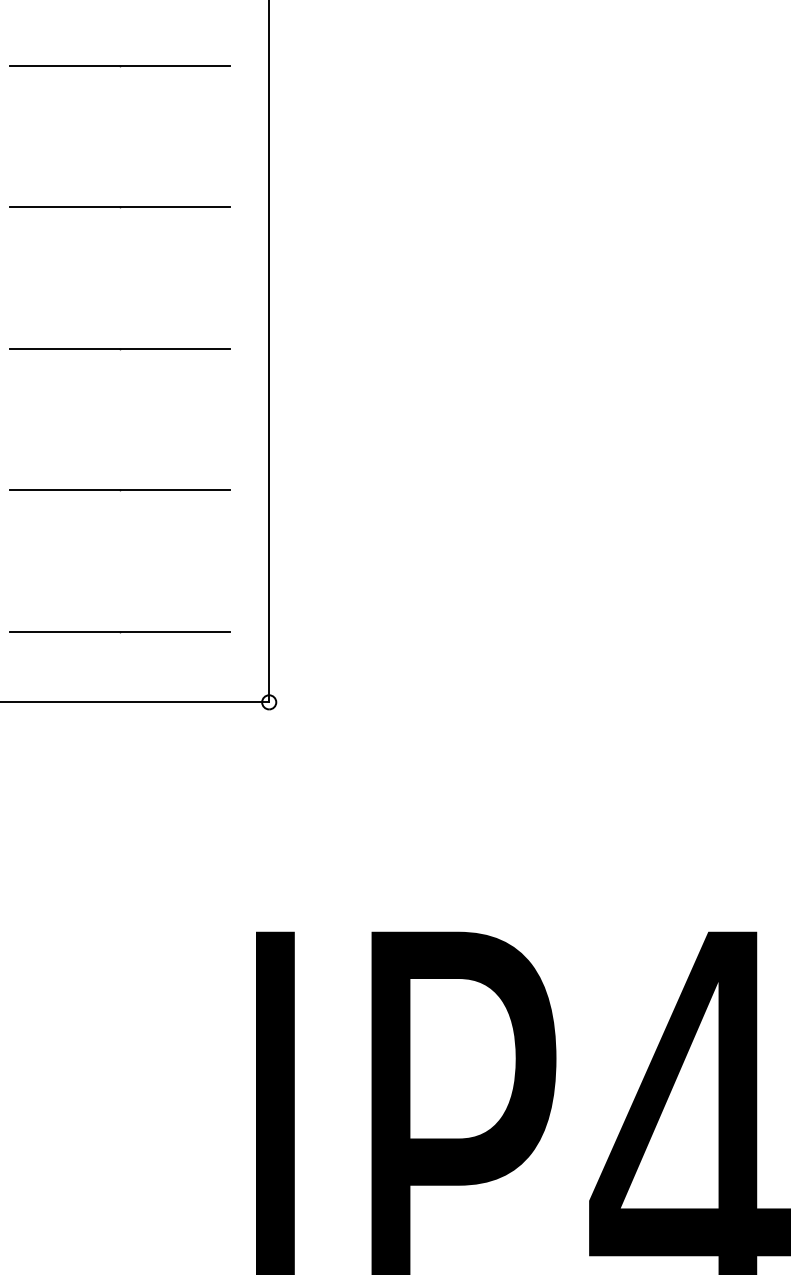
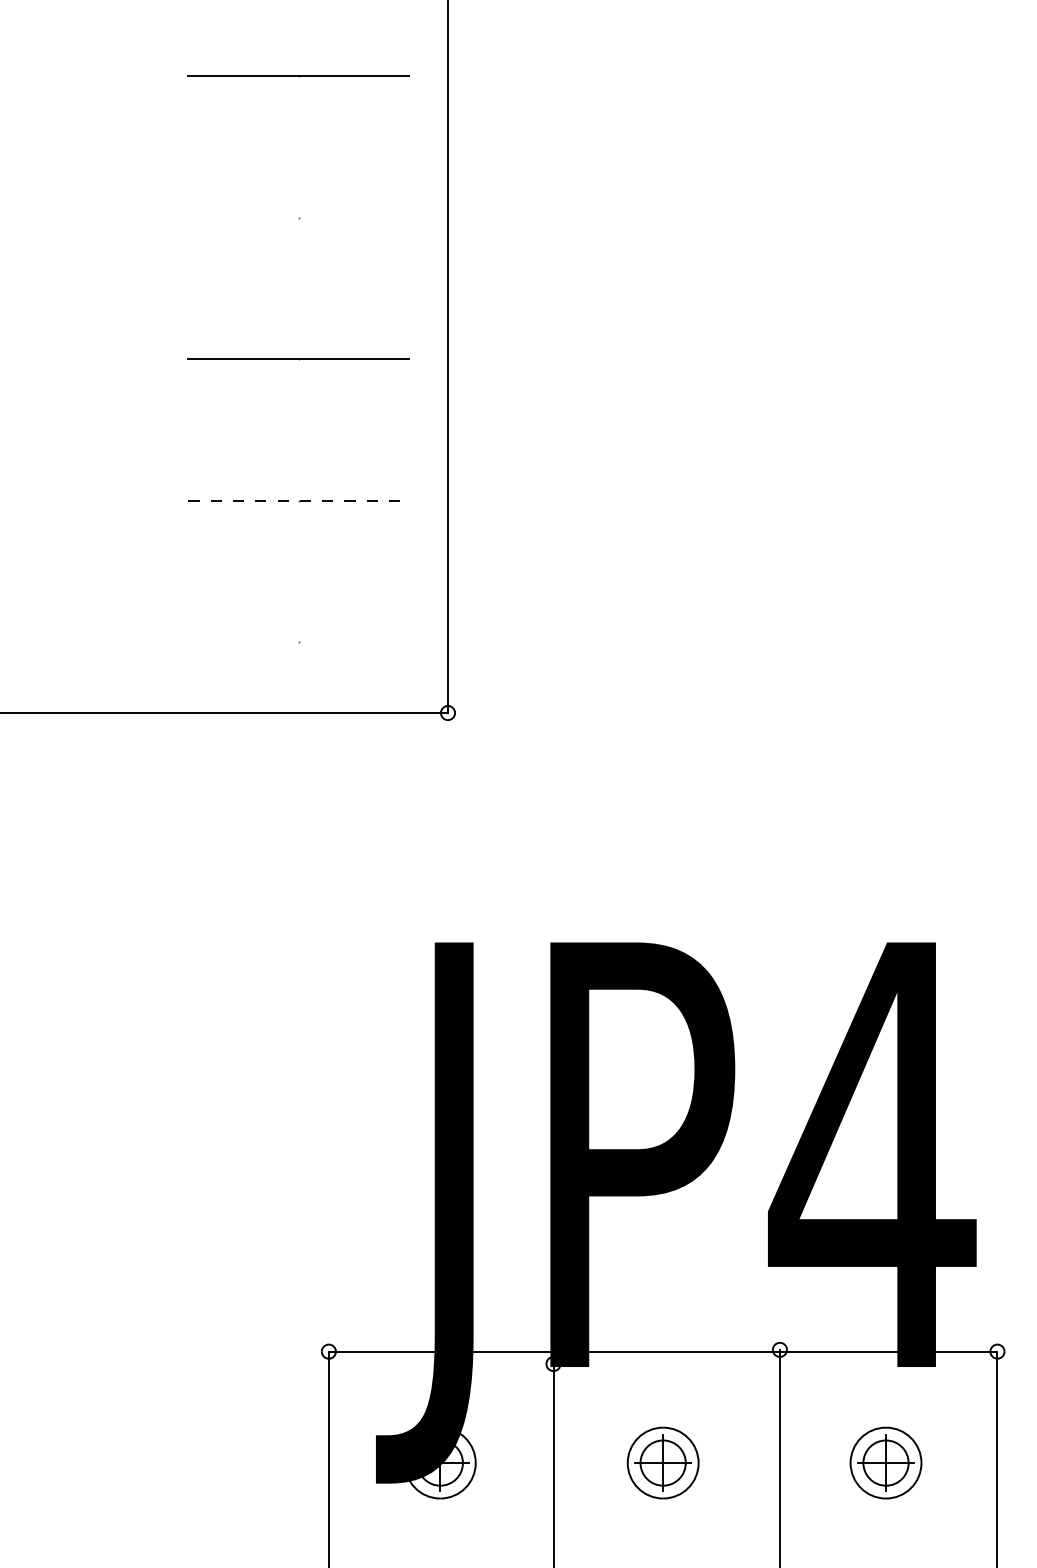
line: (119, 206) -> (298, 217), removed
line: (120, 489) -> (299, 500), solid -> dashed
line: (119, 631) -> (298, 642), removed

